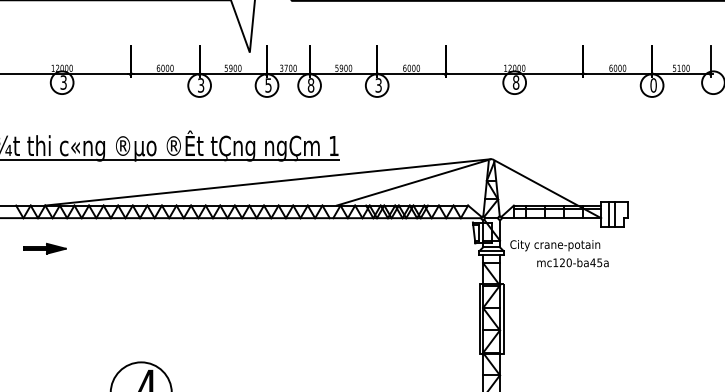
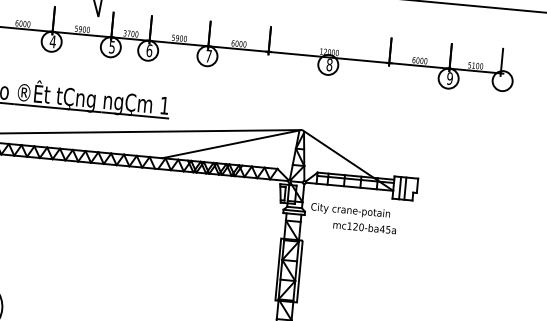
text: (200, 85) -> (52, 41), 3 -> 4
text: (310, 85) -> (148, 50), 8 -> 6
text: (378, 85) -> (208, 56), 3 -> 7
text: (653, 85) -> (449, 78), 0 -> 9

